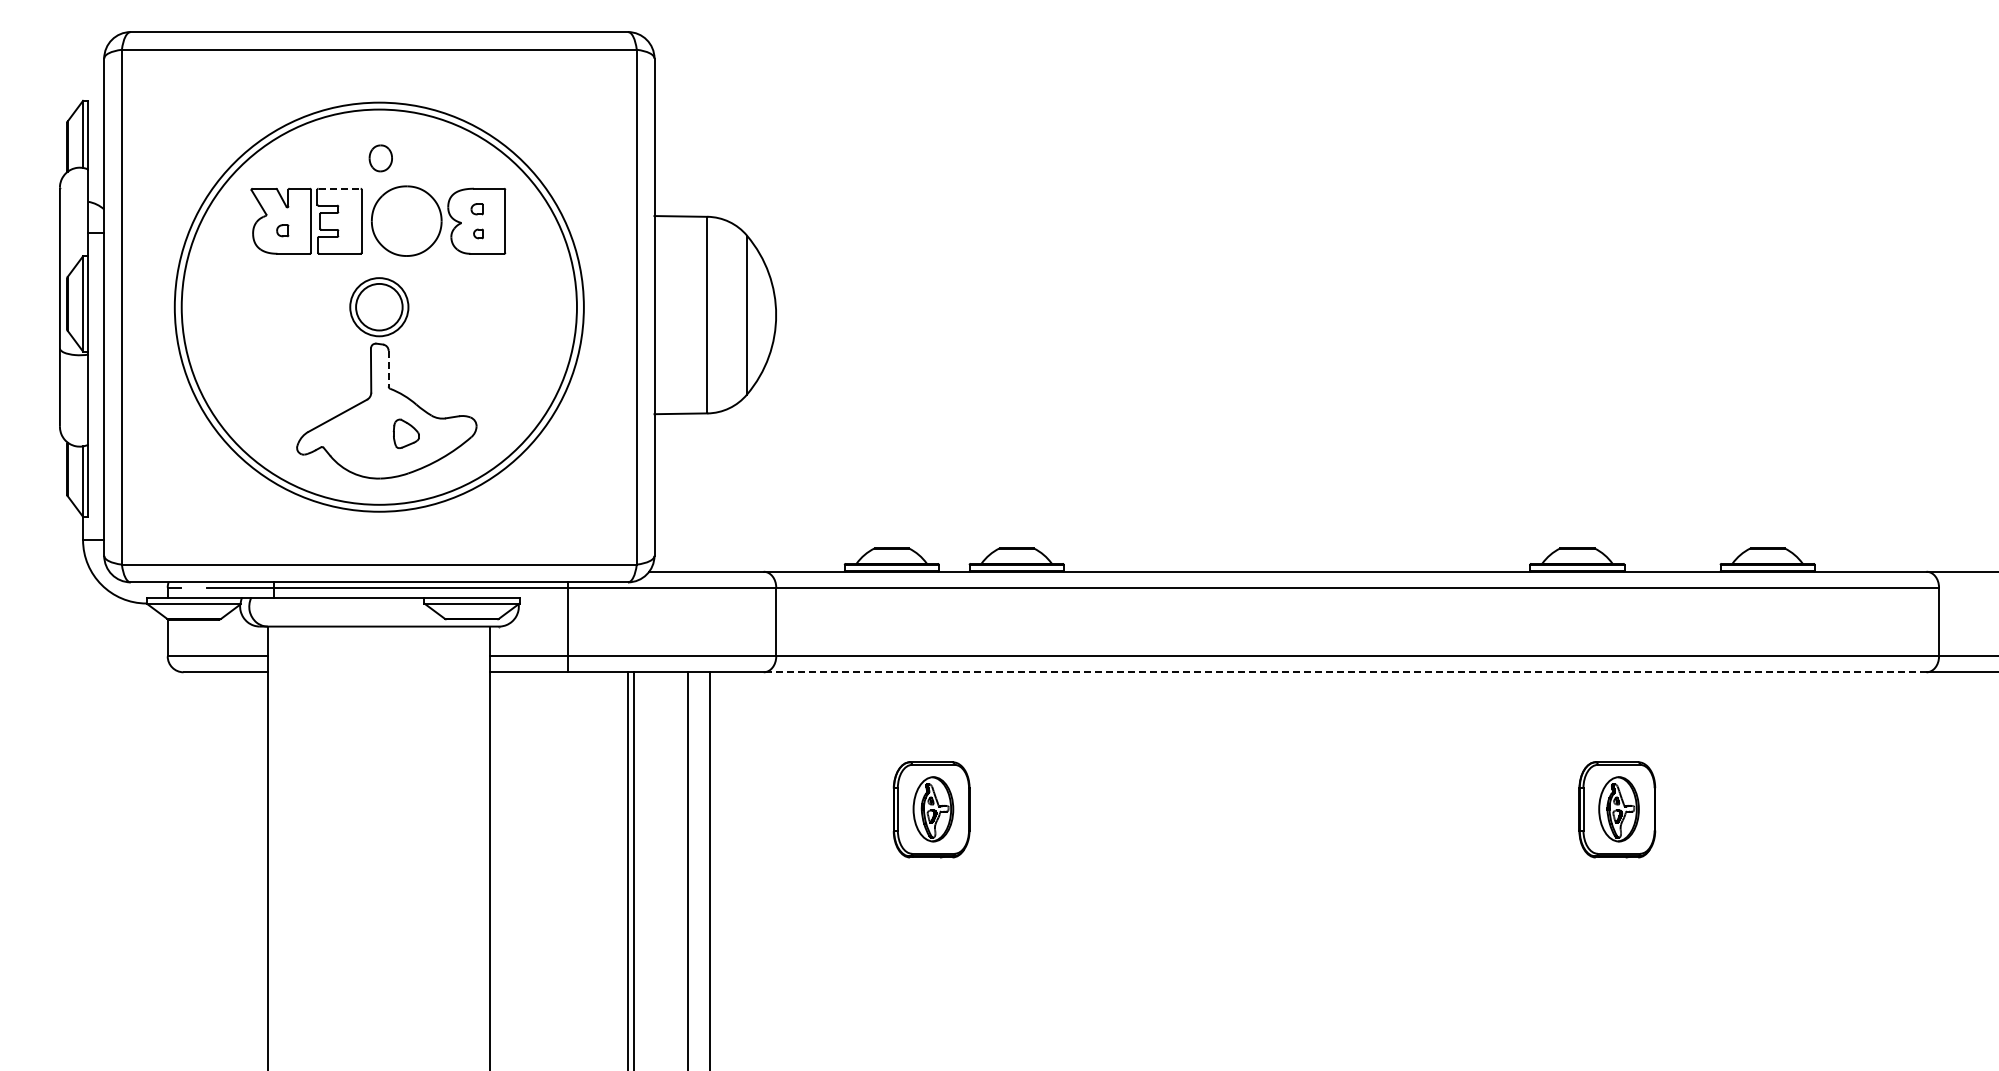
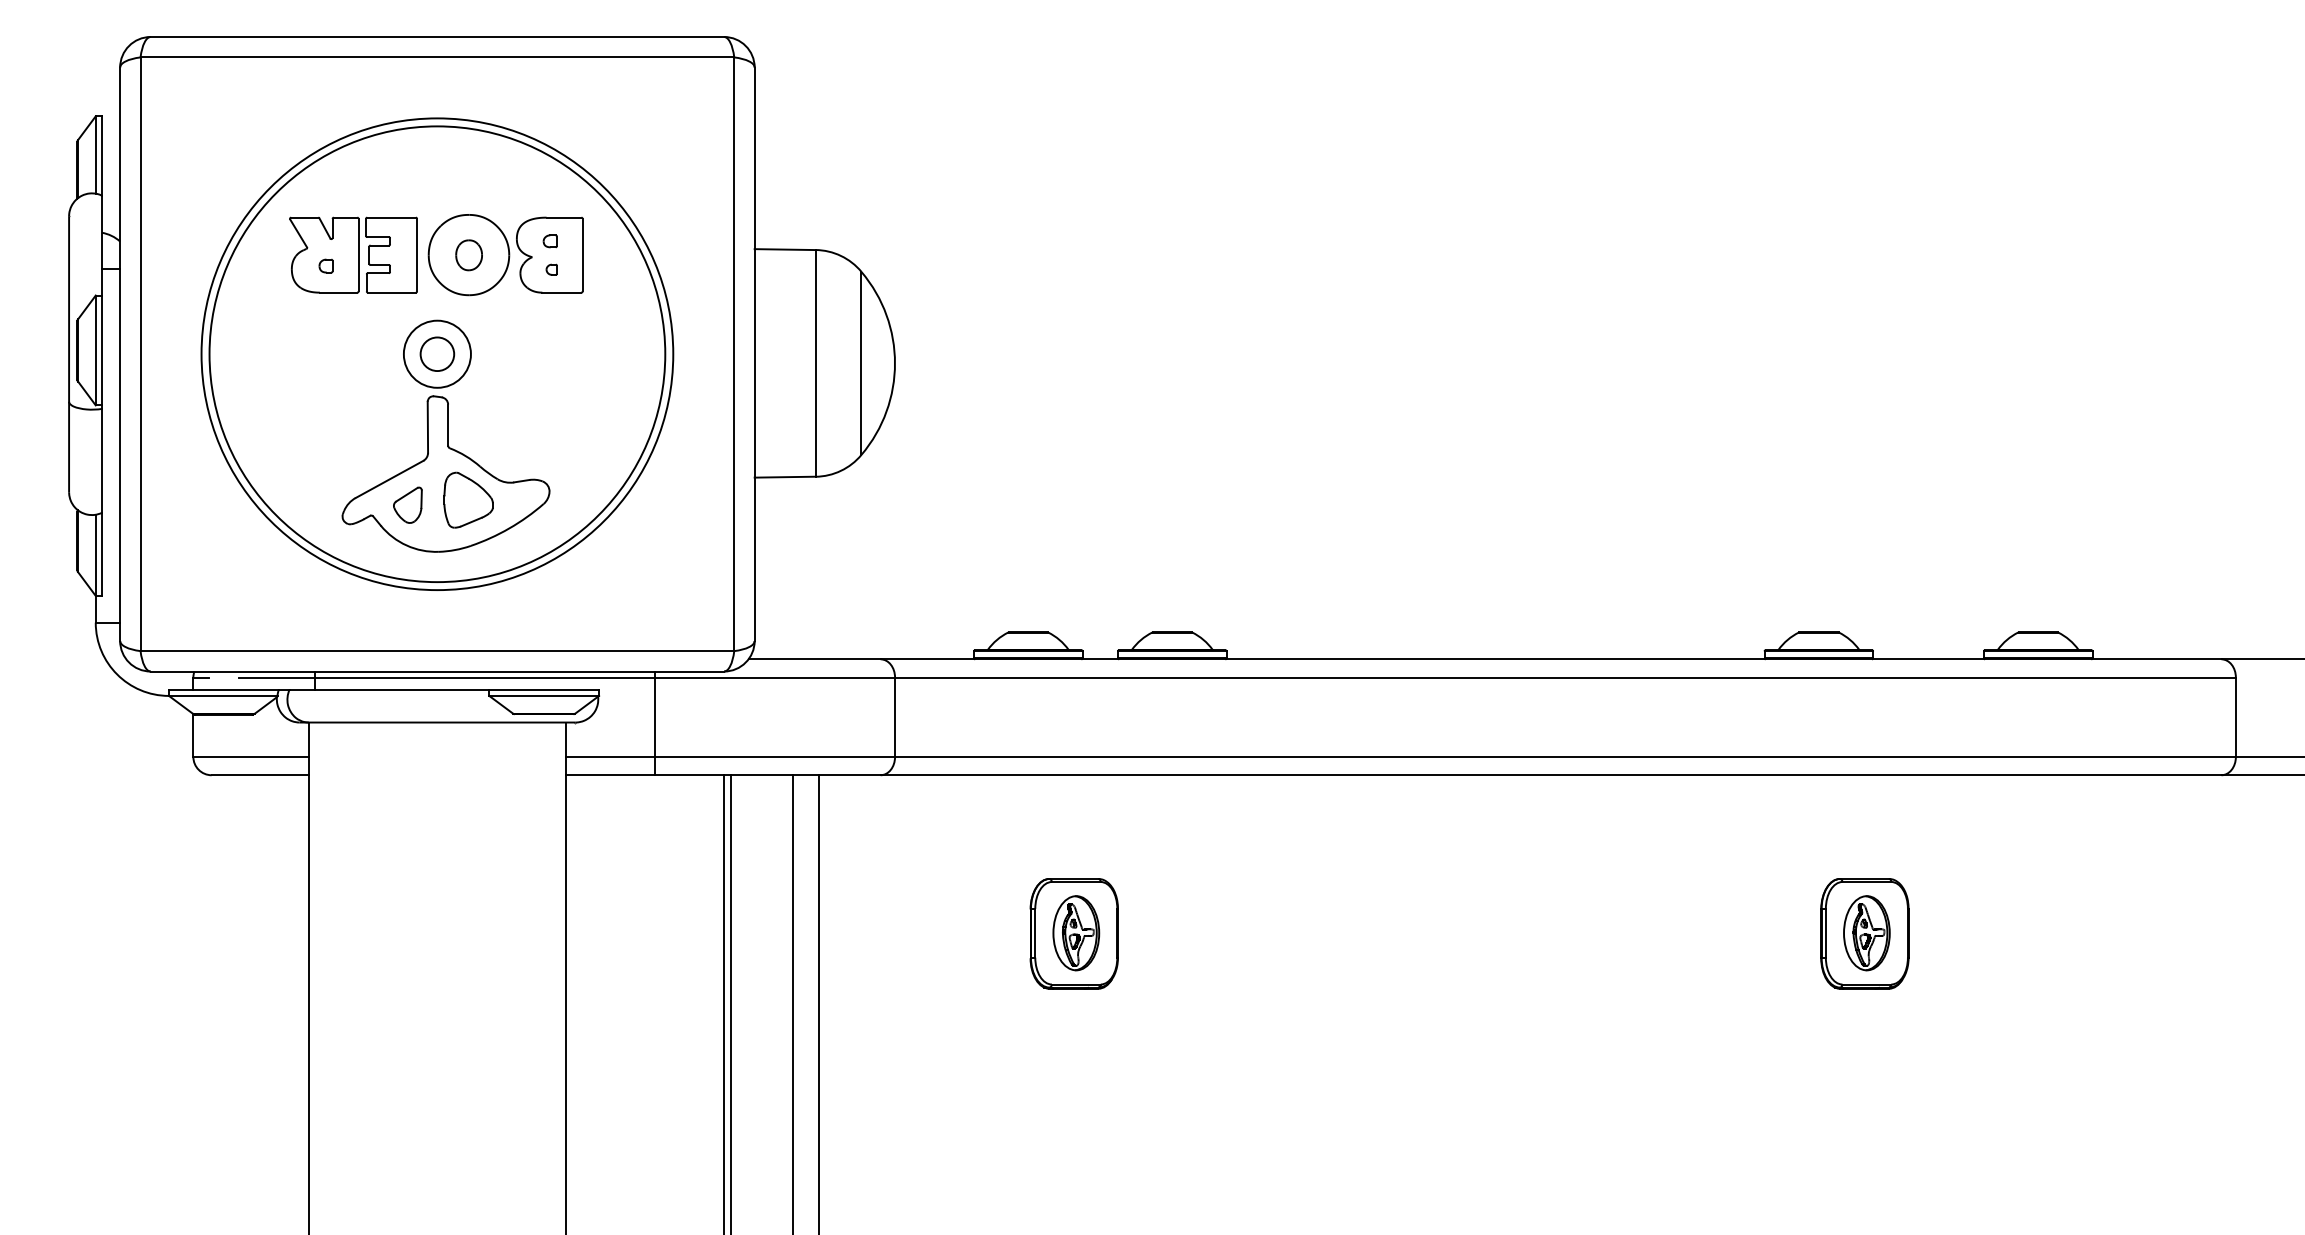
part: (380, 158) -> (468, 255), moved
line: (340, 188) -> (392, 217), dashed -> solid
circle: (378, 306) -> (436, 353), size x0.62
line: (388, 368) -> (447, 424), dashed -> solid
part: (406, 433) -> (468, 499), size x1.67
part: (353, 438) -> (407, 505), added
line: (1344, 672) -> (1550, 775), dashed -> solid

